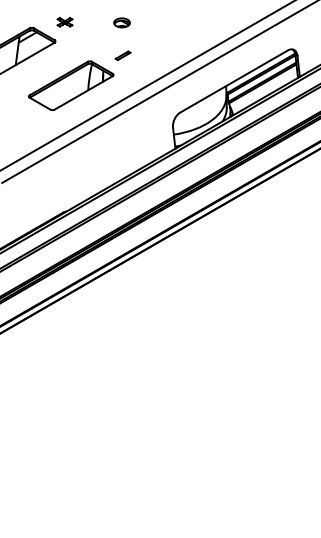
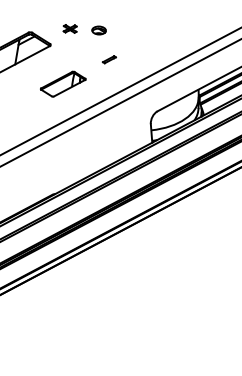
part: (64, 22) -> (69, 29), moved
part: (121, 22) -> (98, 30), moved
part: (71, 85) -> (63, 84), size x0.6

